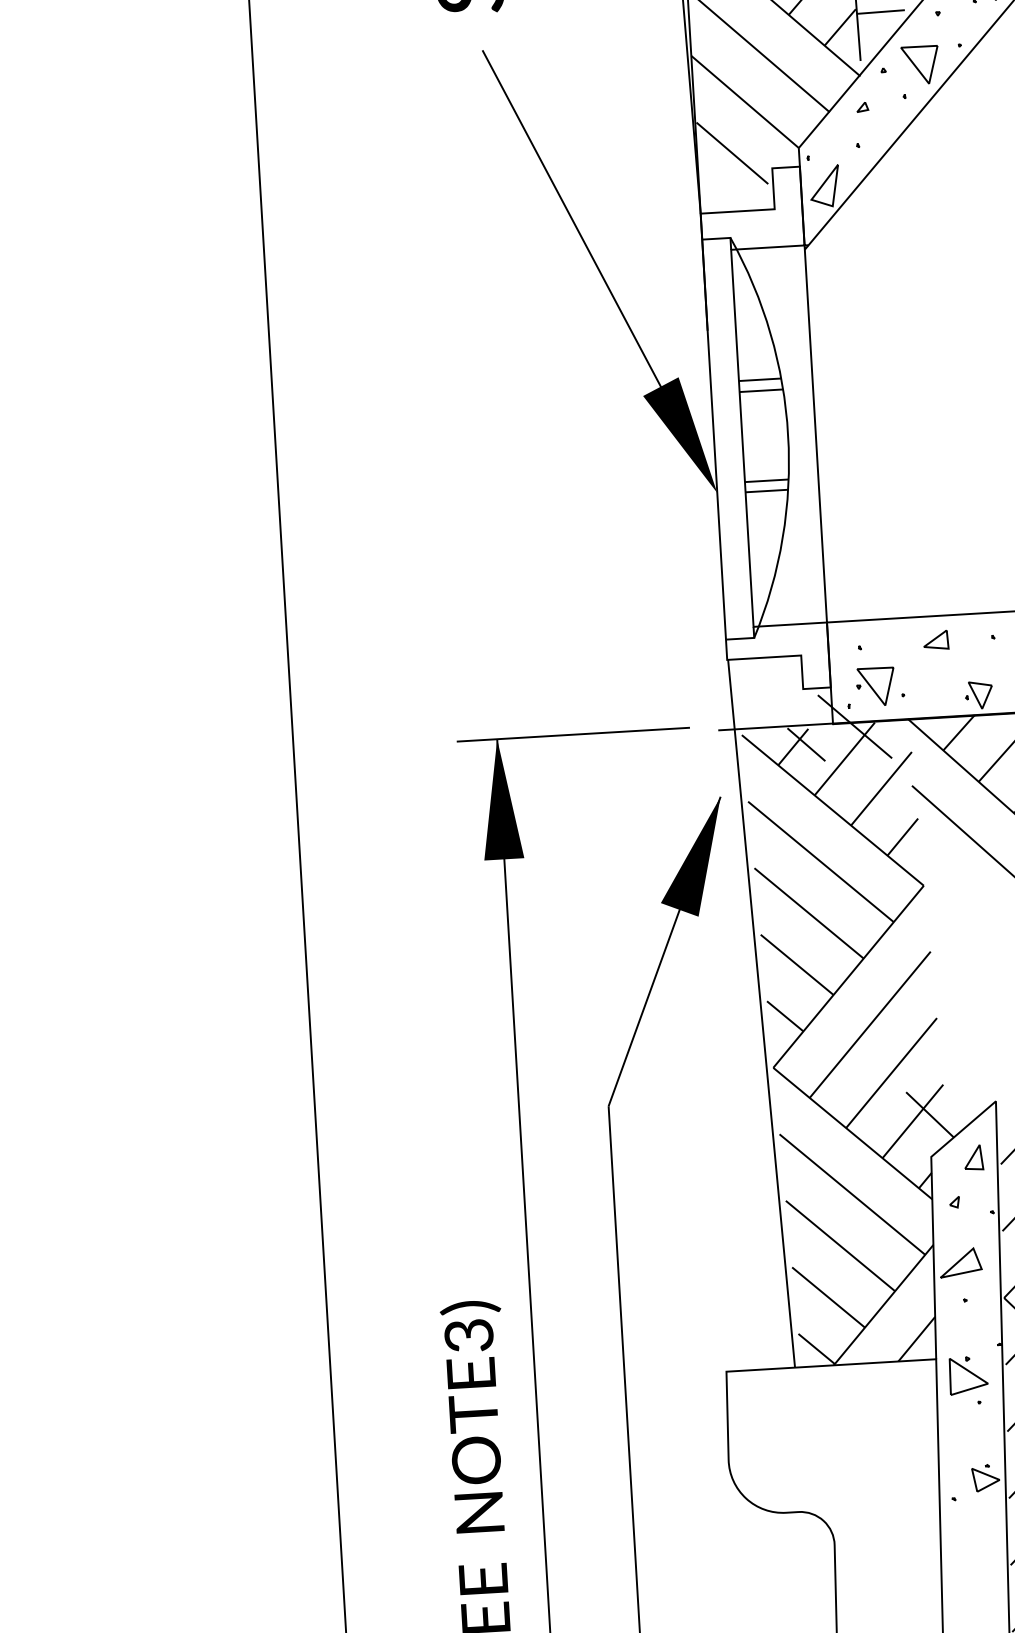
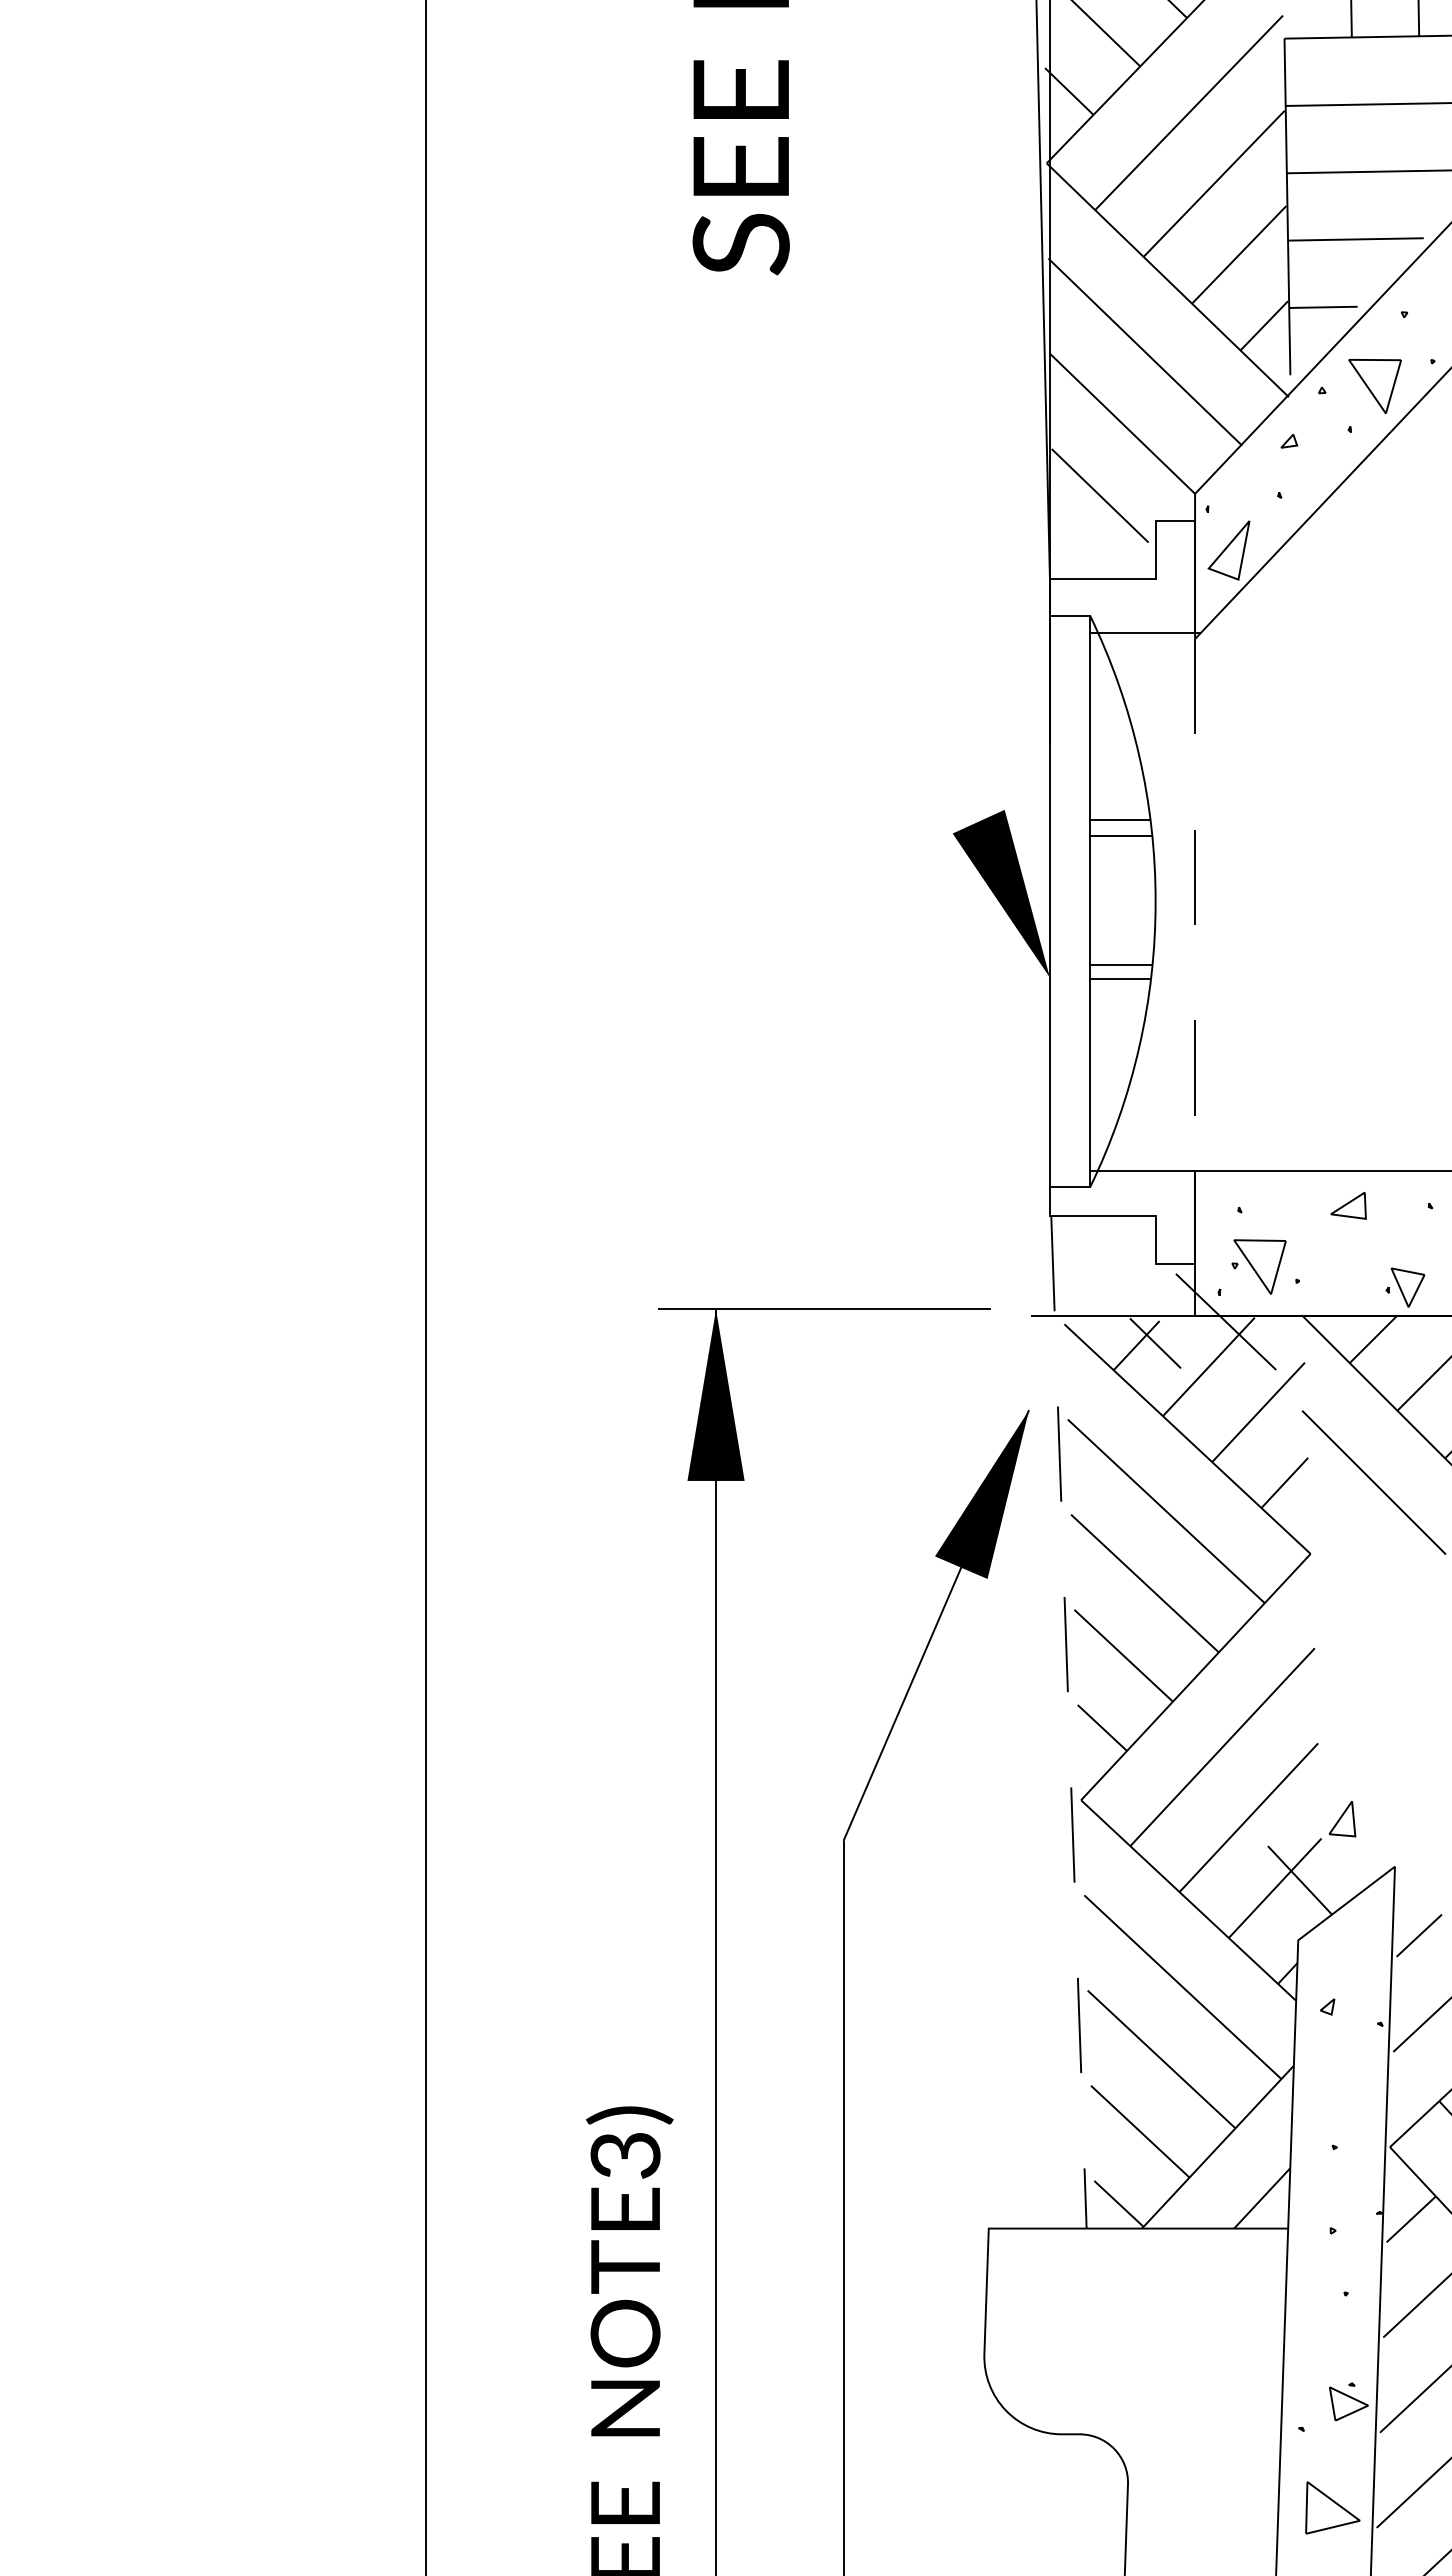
line: (571, 218) -> (865, 575), removed
line: (816, 436) -> (1195, 905), solid -> dashed
line: (761, 1013) -> (1068, 1722), solid -> dashed
part: (973, 1158) -> (1342, 1819), moved
part: (960, 1262) -> (1331, 2092), removed
part: (968, 1375) -> (1332, 2507), moved

